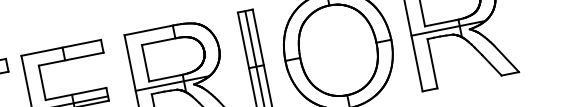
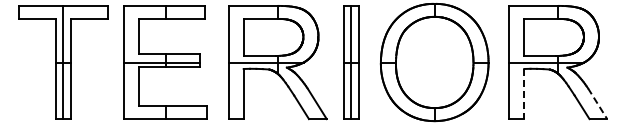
line: (506, 59) -> (597, 104), solid -> dashed
line: (432, 64) -> (524, 94), solid -> dashed

